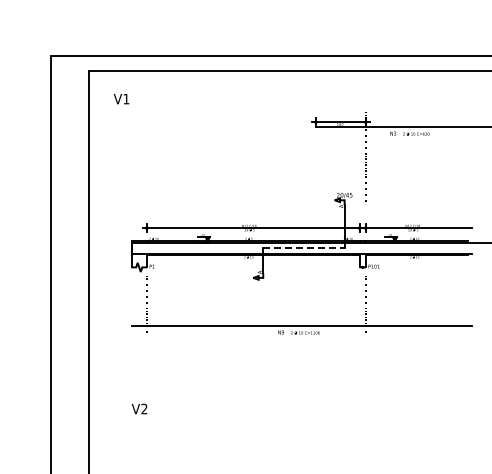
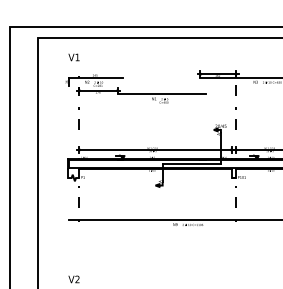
text: (121, 99) -> (74, 57), moved
part: (225, 151) -> (135, 95), added
line: (303, 248) -> (191, 164), dashed -> solid

